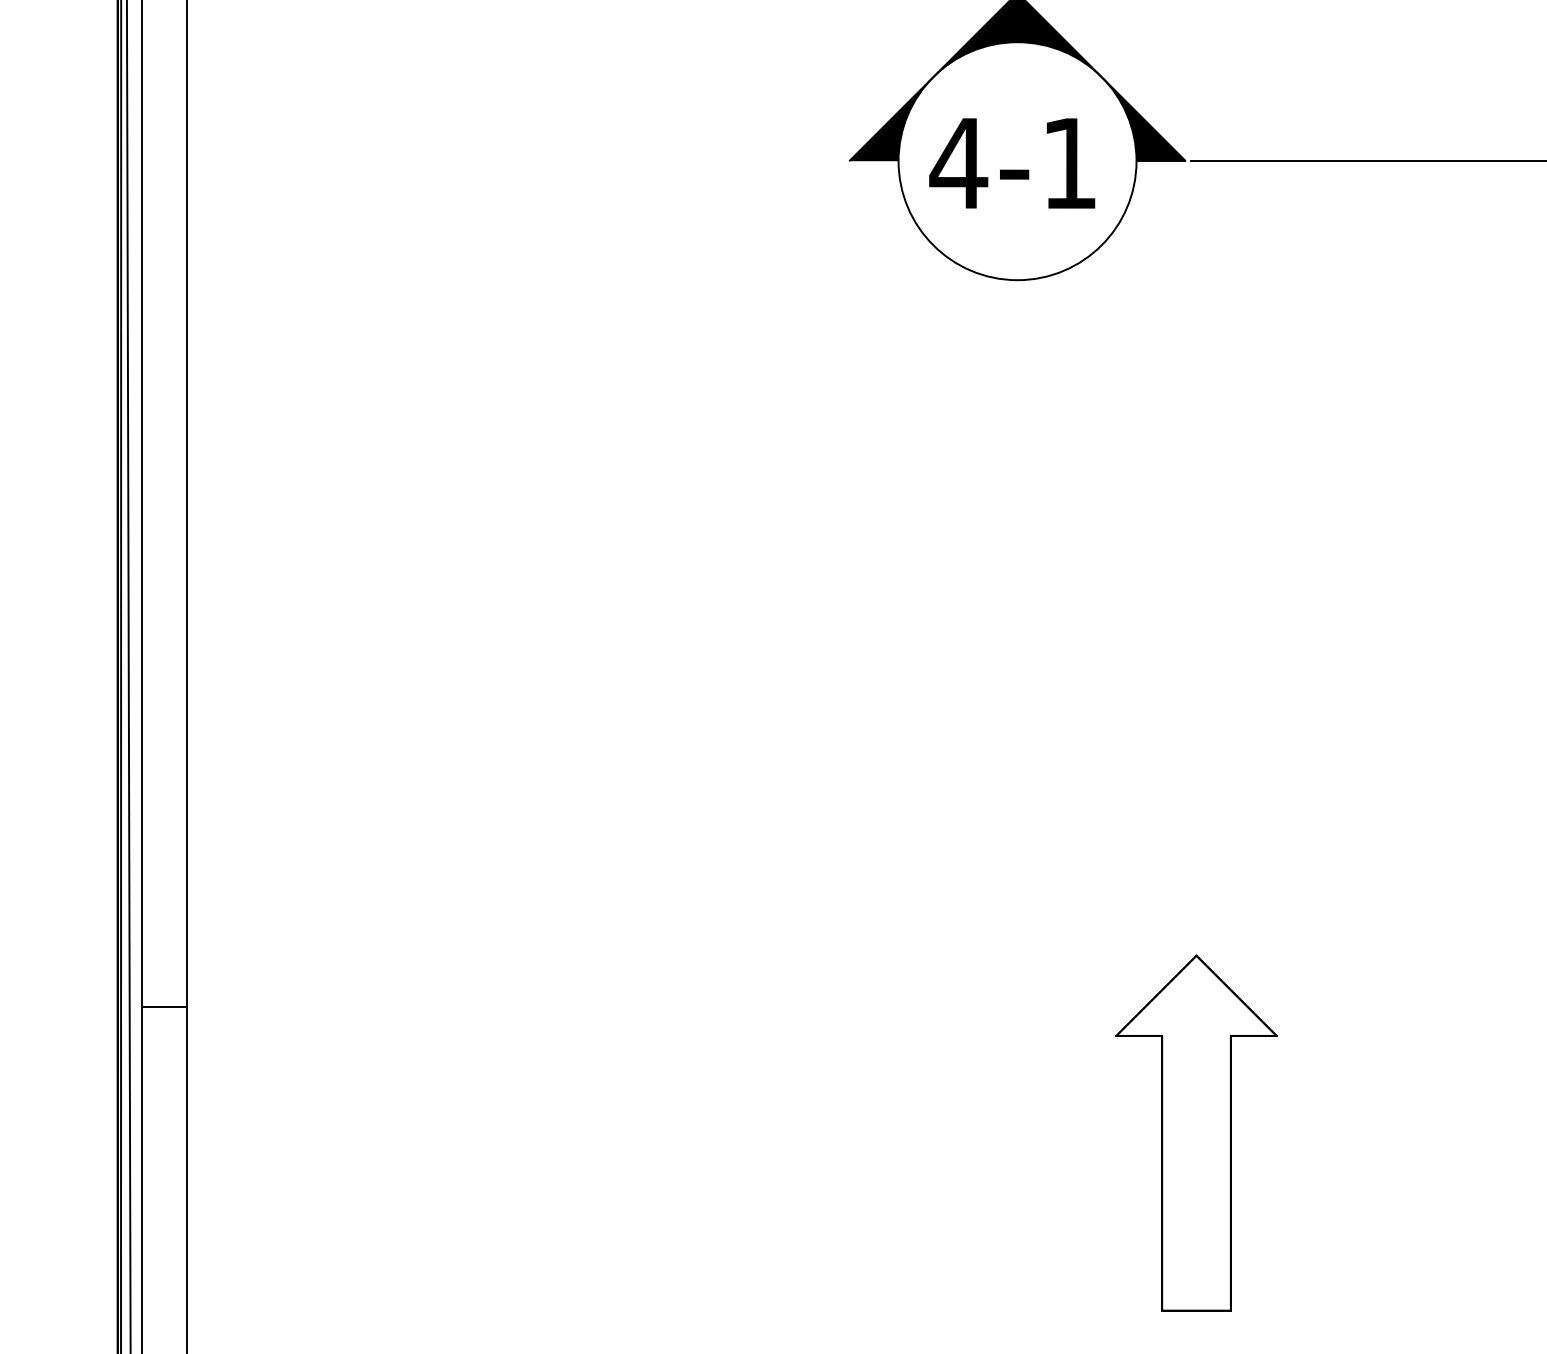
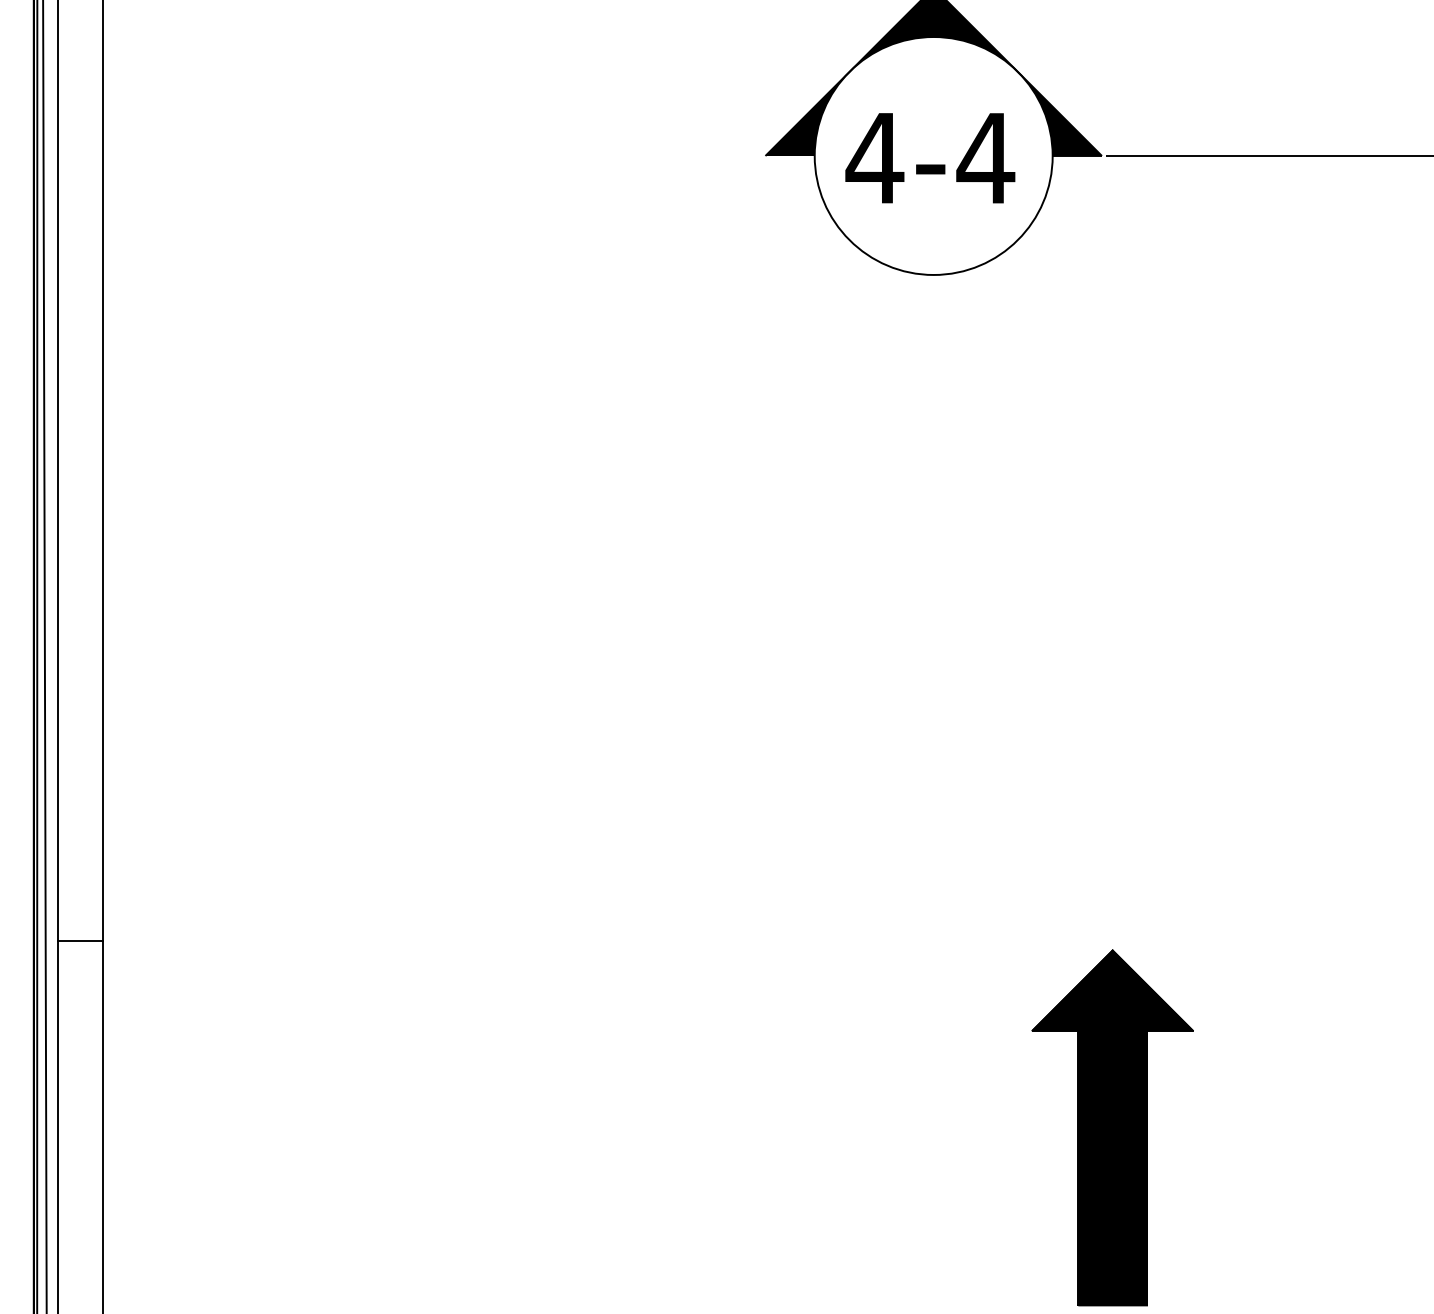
text: (1069, 163) -> (985, 158), 4-1 -> 4-4
line: (164, 1007) -> (80, 941), moved
fill: (1196, 1132) -> (1112, 1127), added

